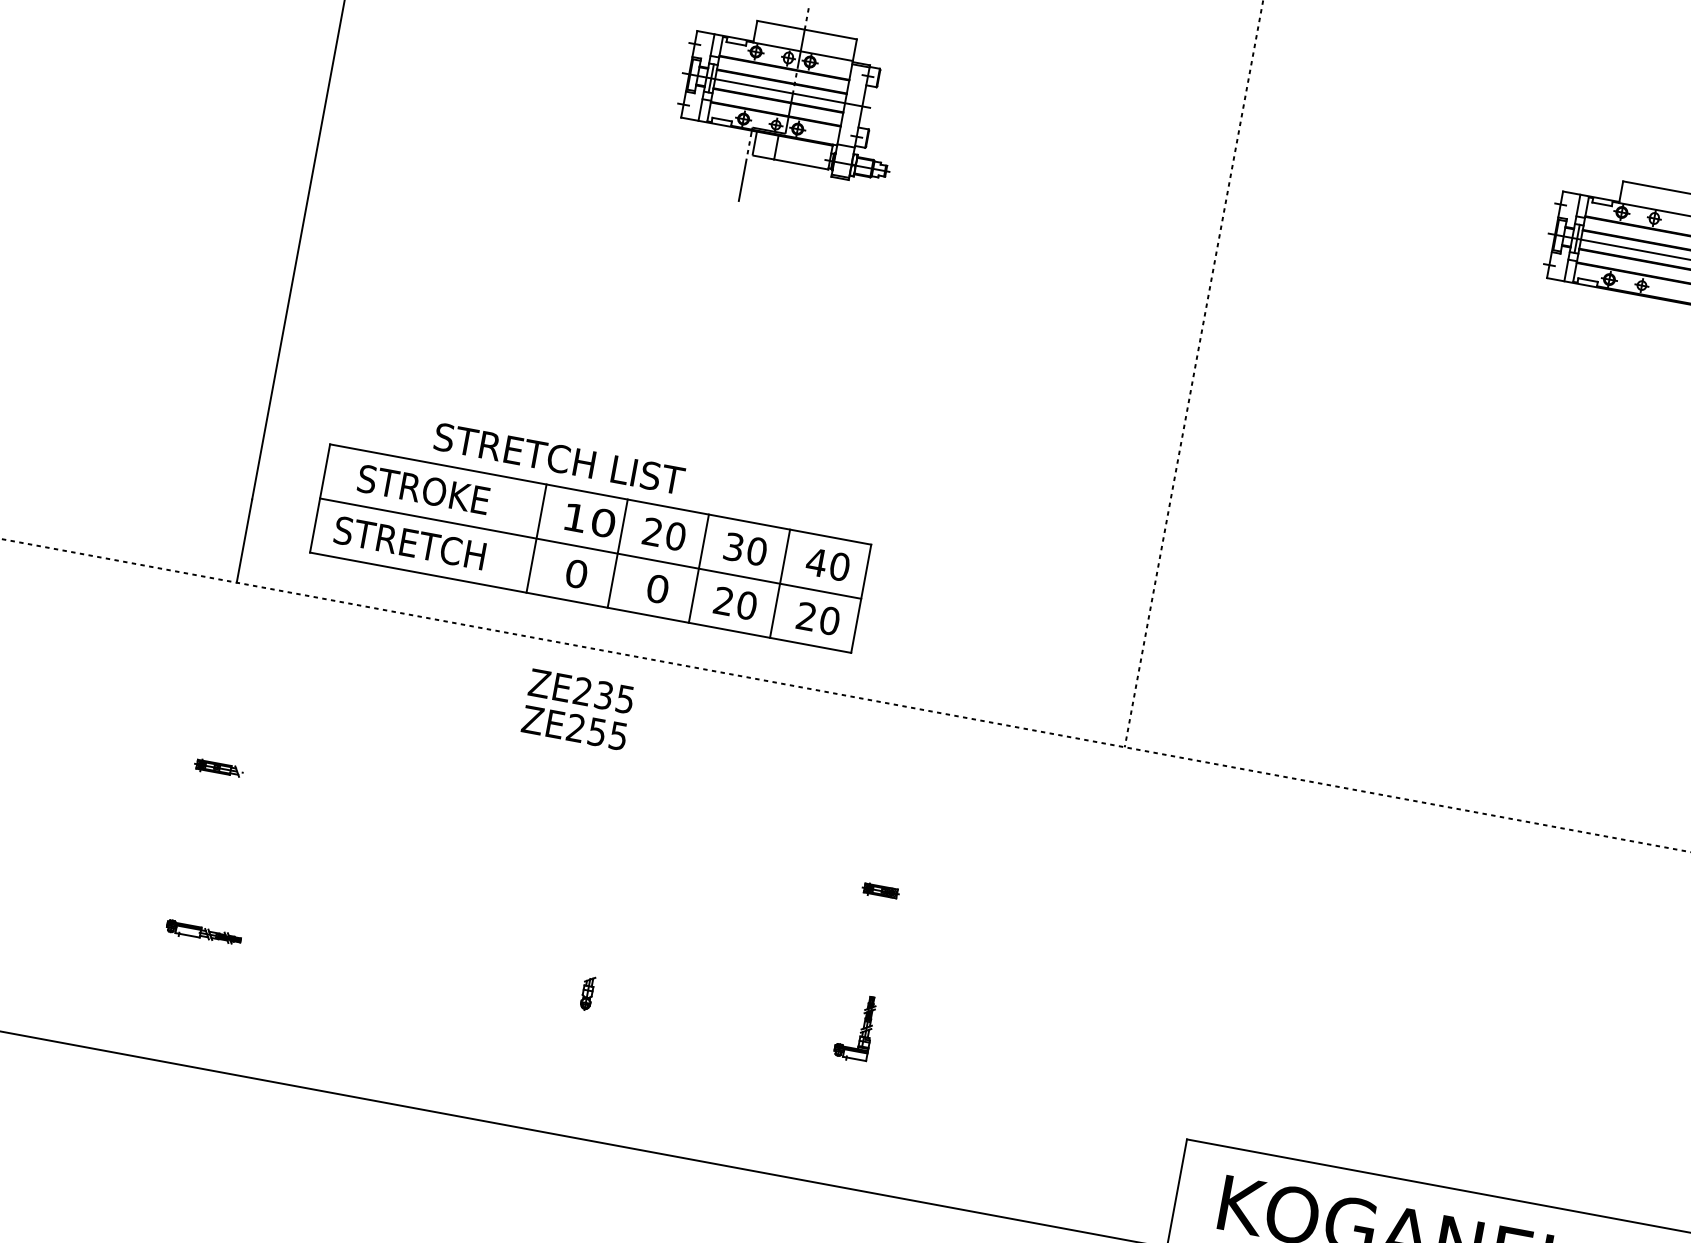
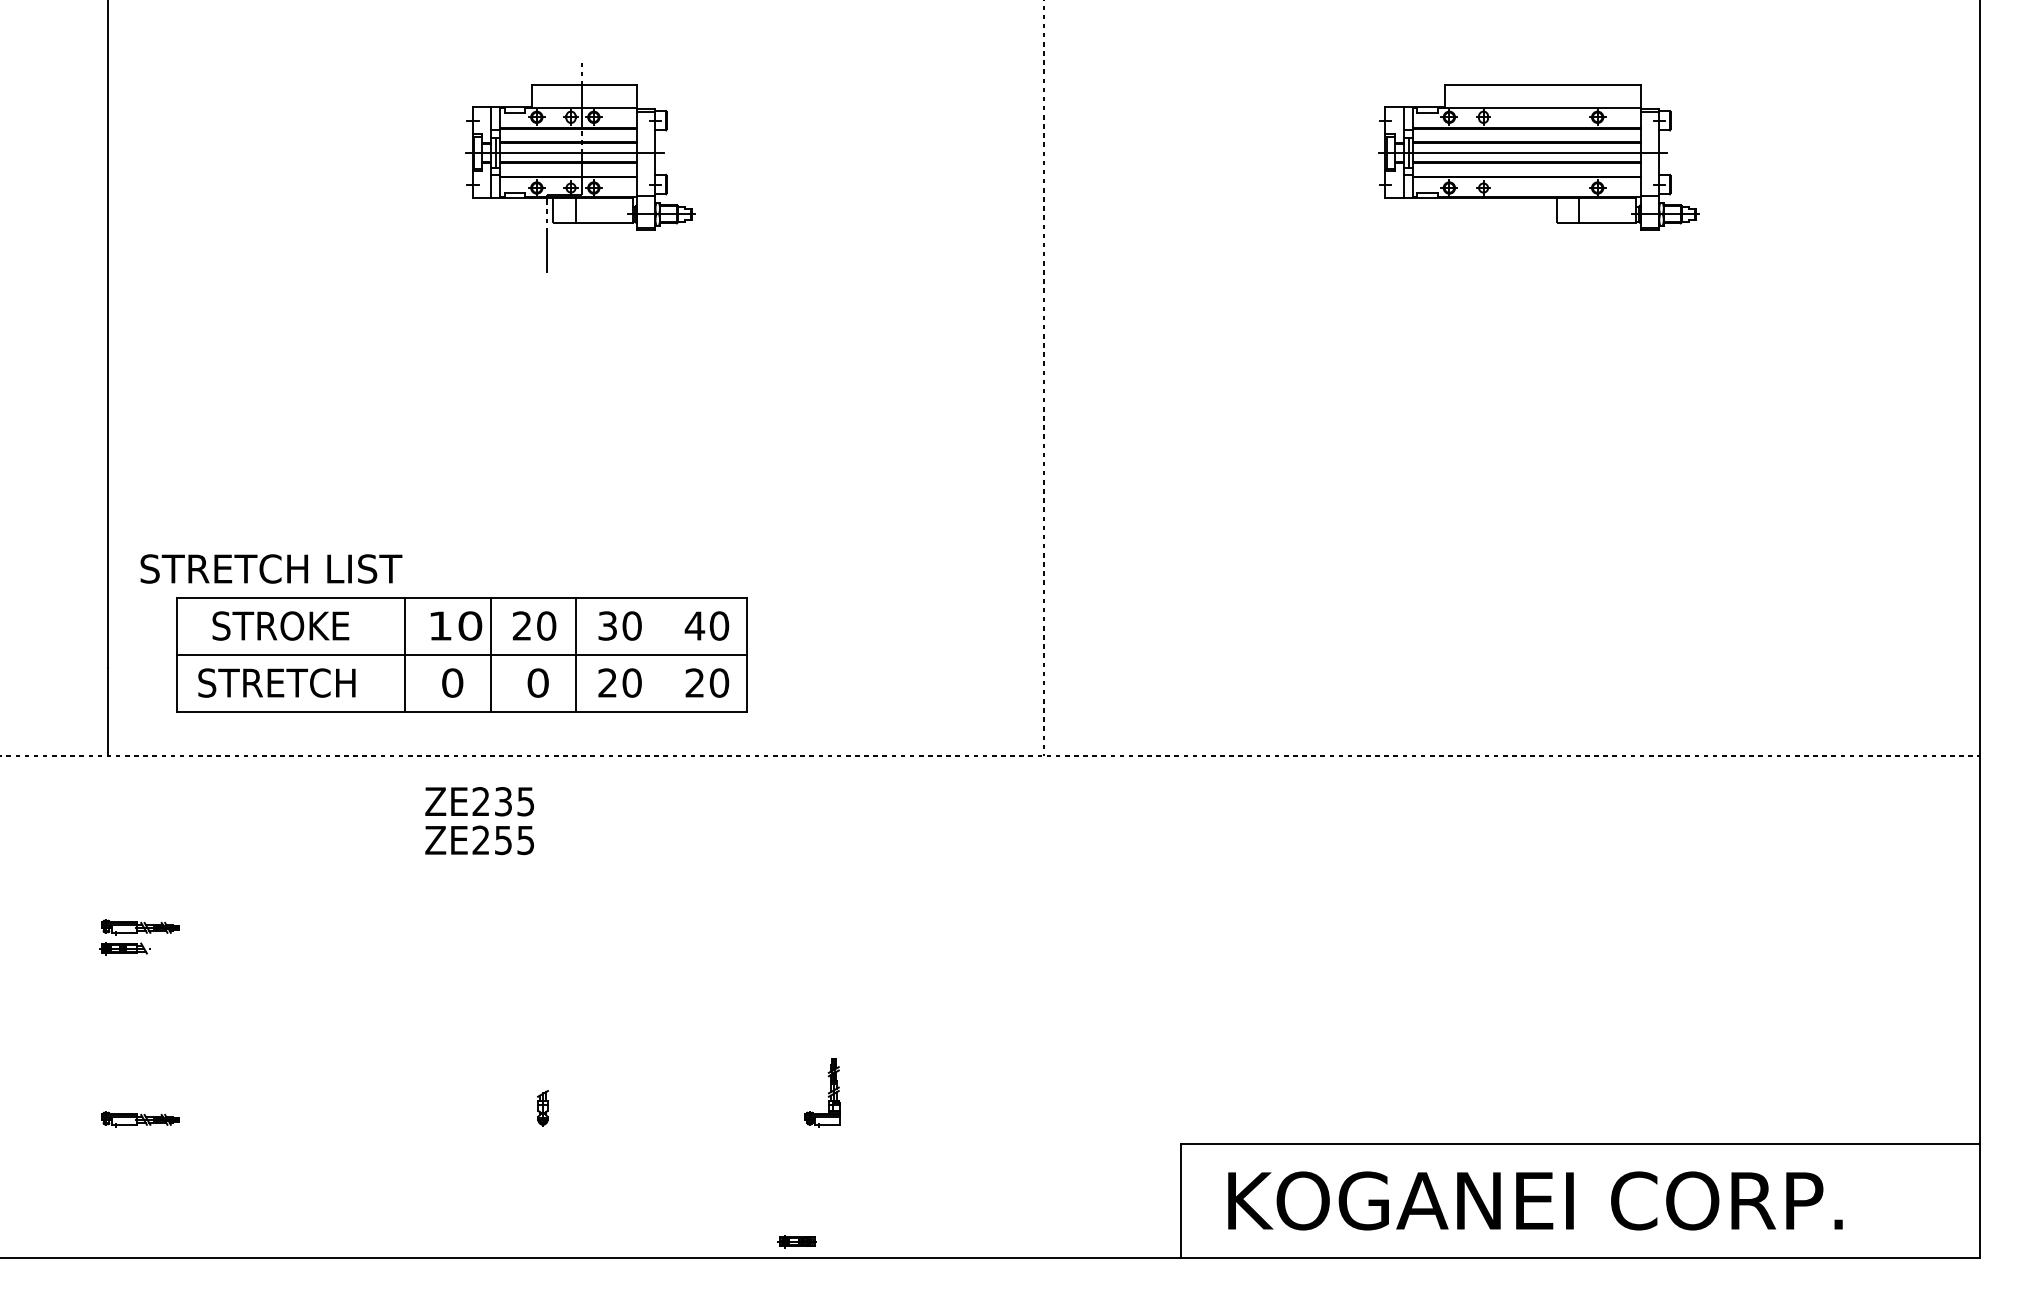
text: (559, 458) -> (271, 568), moved
line: (779, 583) -> (661, 654), removed
part: (237, 751) -> (140, 927), added
part: (879, 890) -> (796, 1241), moved

